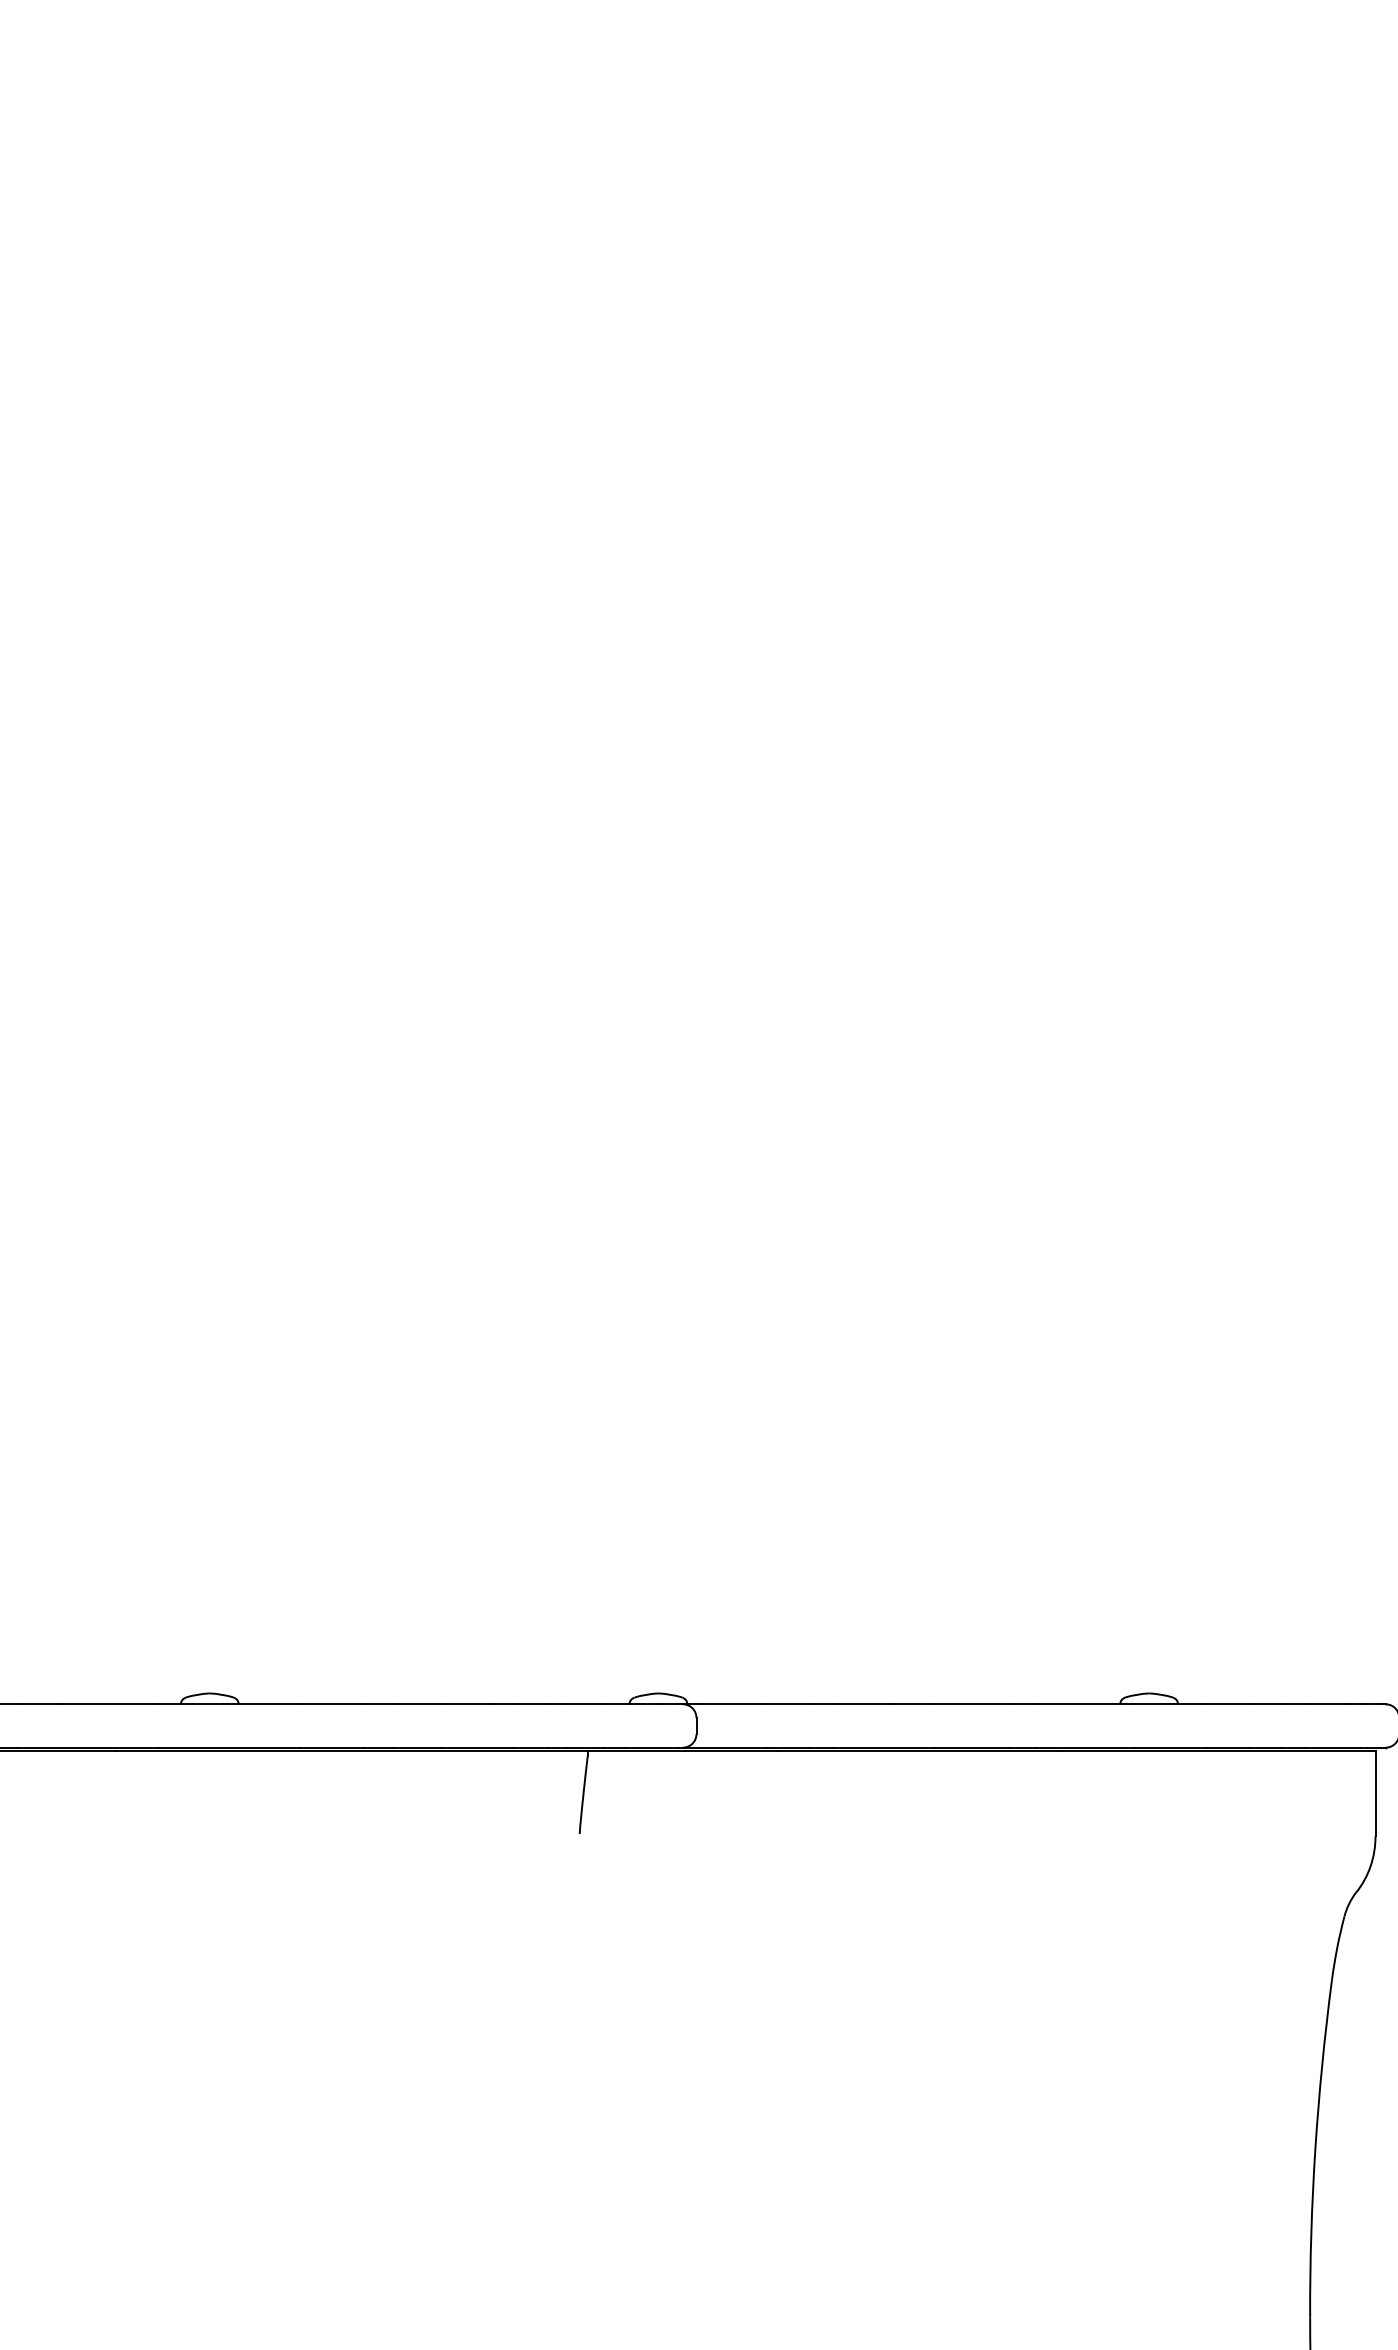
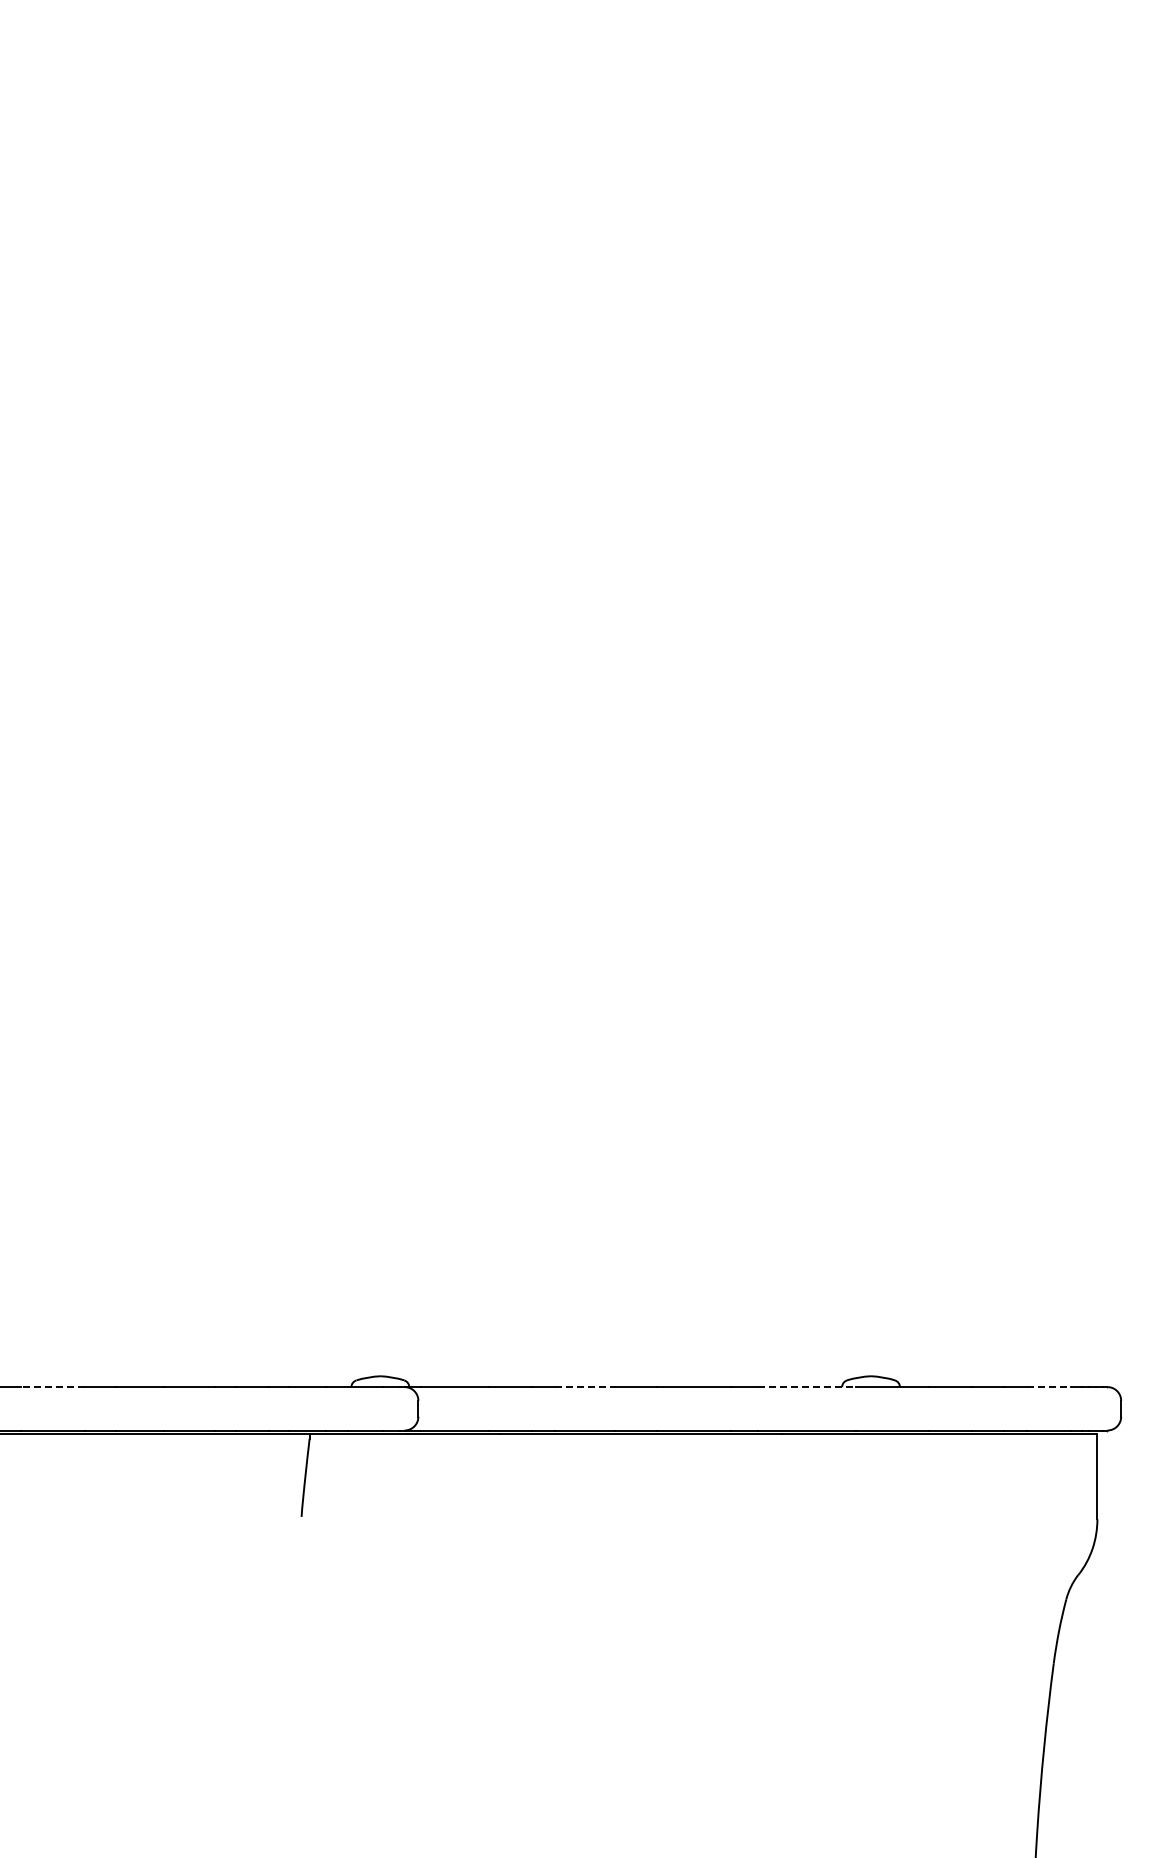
line: (331, 1704) -> (53, 1387), solid -> dashed
line: (863, 1704) -> (585, 1387), solid -> dashed
line: (1085, 1704) -> (807, 1387), solid -> dashed
line: (1327, 1704) -> (1049, 1387), solid -> dashed

